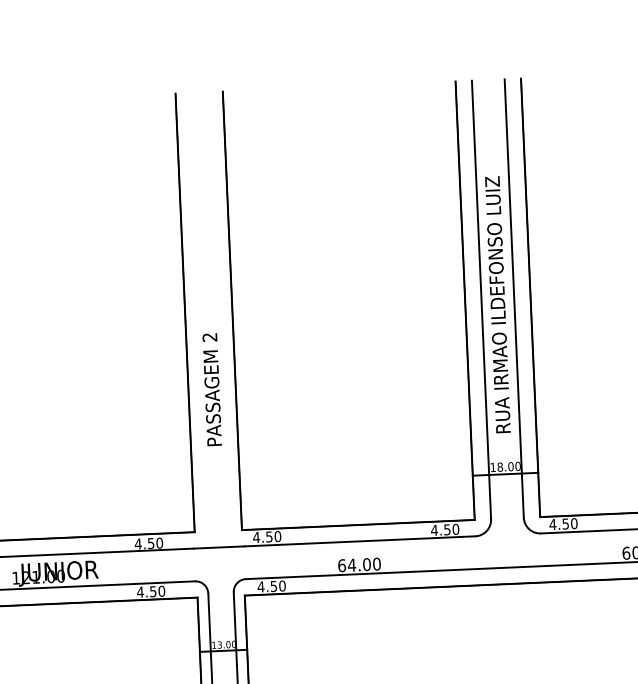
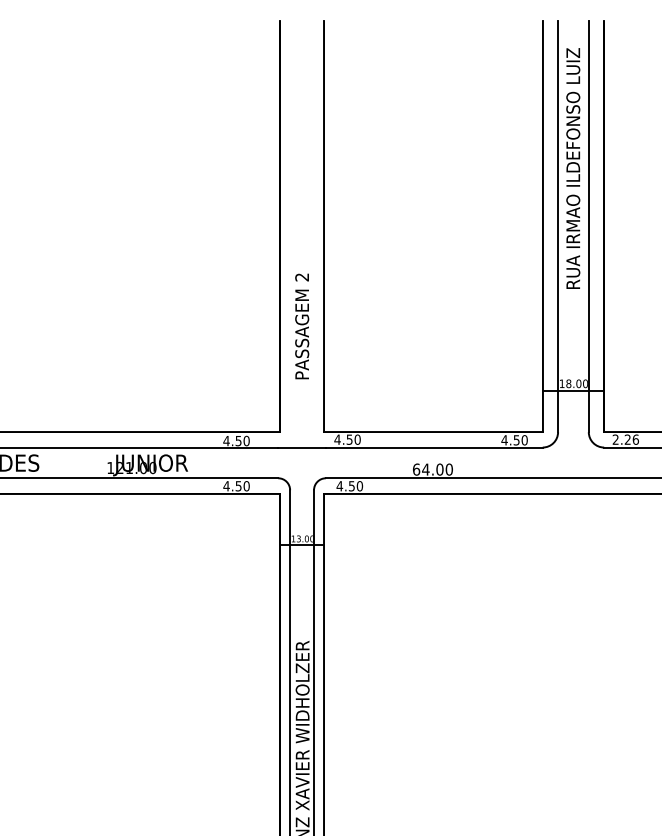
text: (498, 304) -> (573, 168), moved
text: (212, 389) -> (302, 326), moved
text: (563, 523) -> (625, 439), 4.50 -> 2.26

